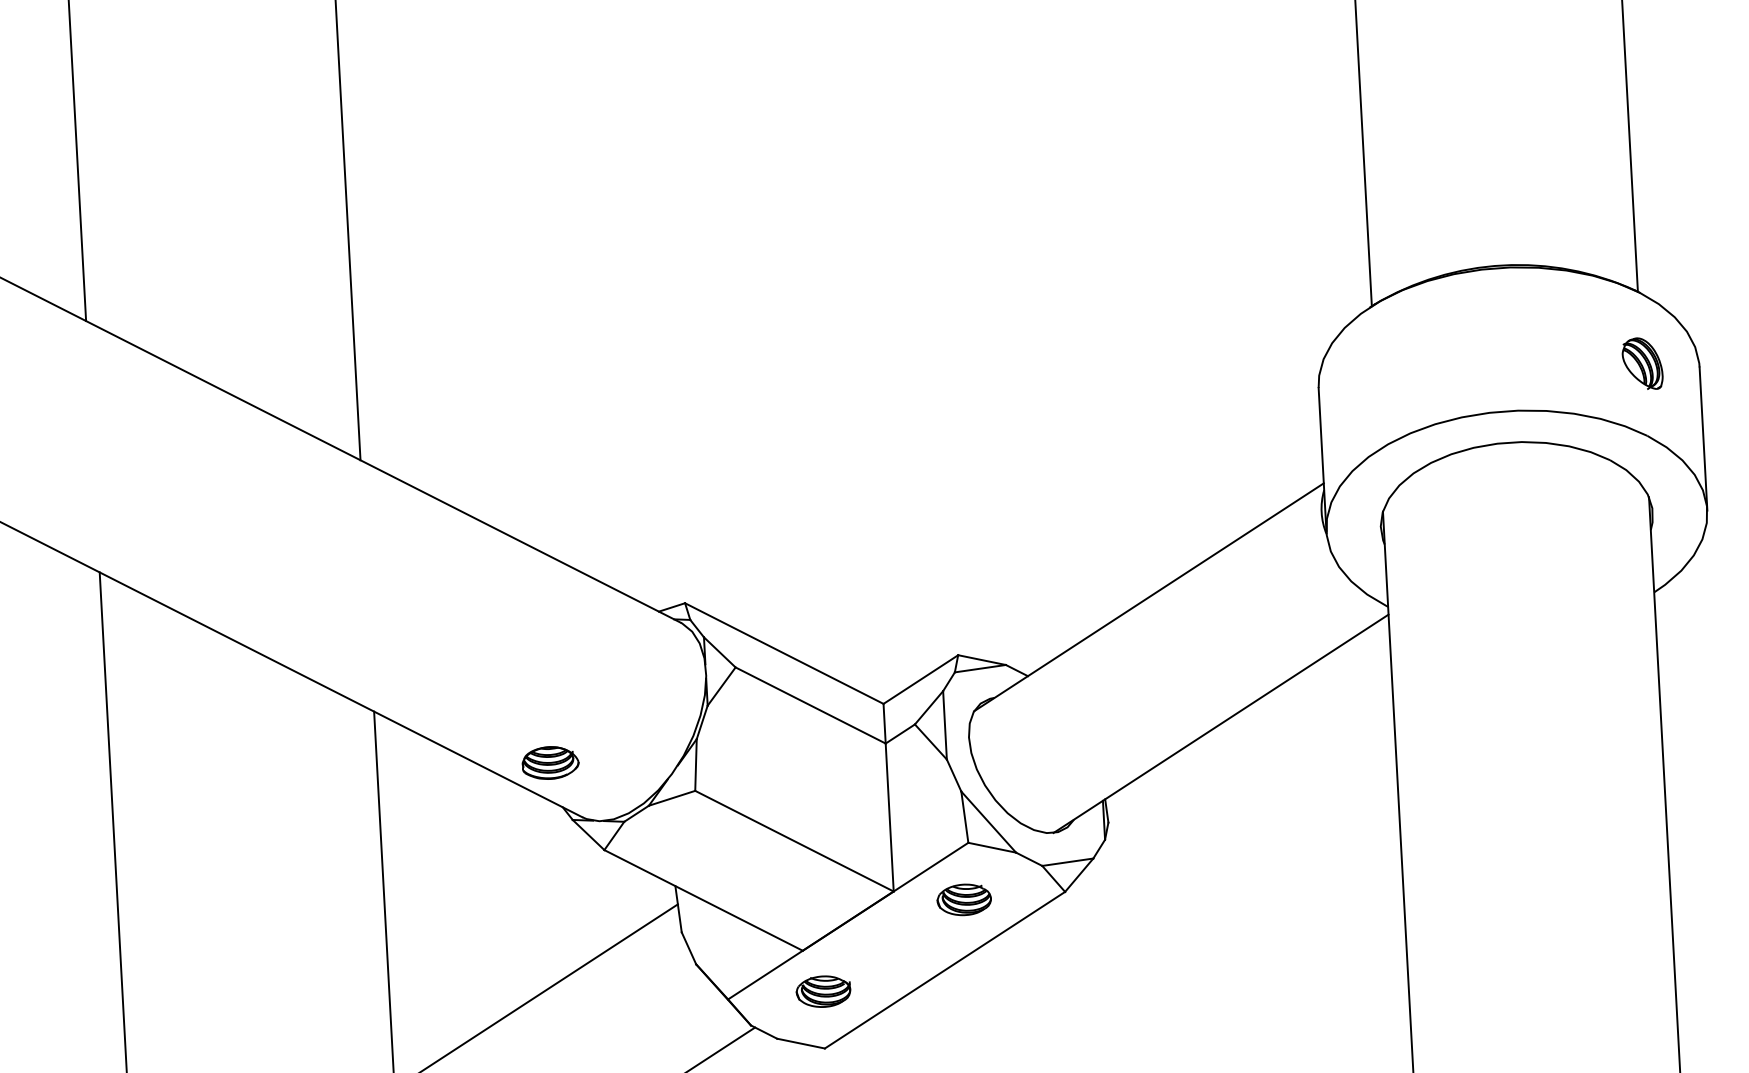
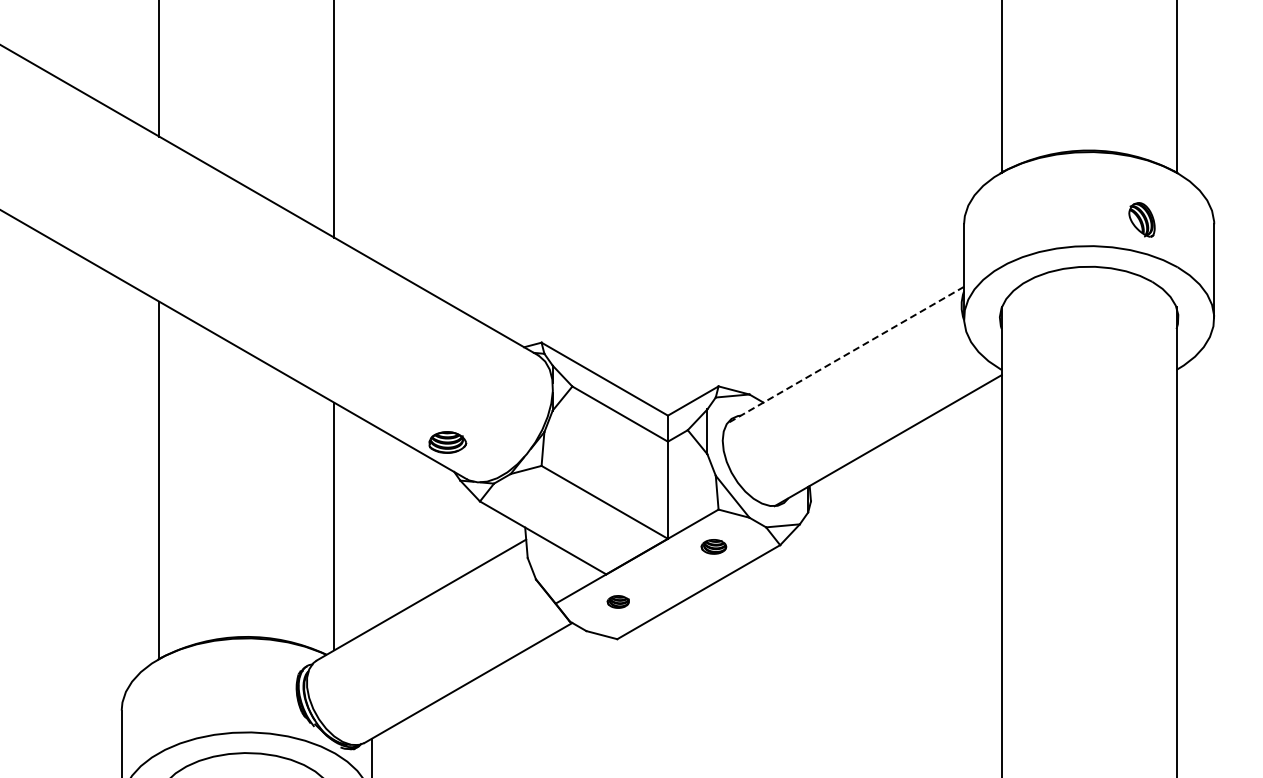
part: (1641, 363) -> (1141, 219), moved
line: (1148, 597) -> (845, 355), solid -> dashed
part: (963, 899) -> (713, 546), size x0.7
part: (822, 991) -> (617, 601), size x0.6

